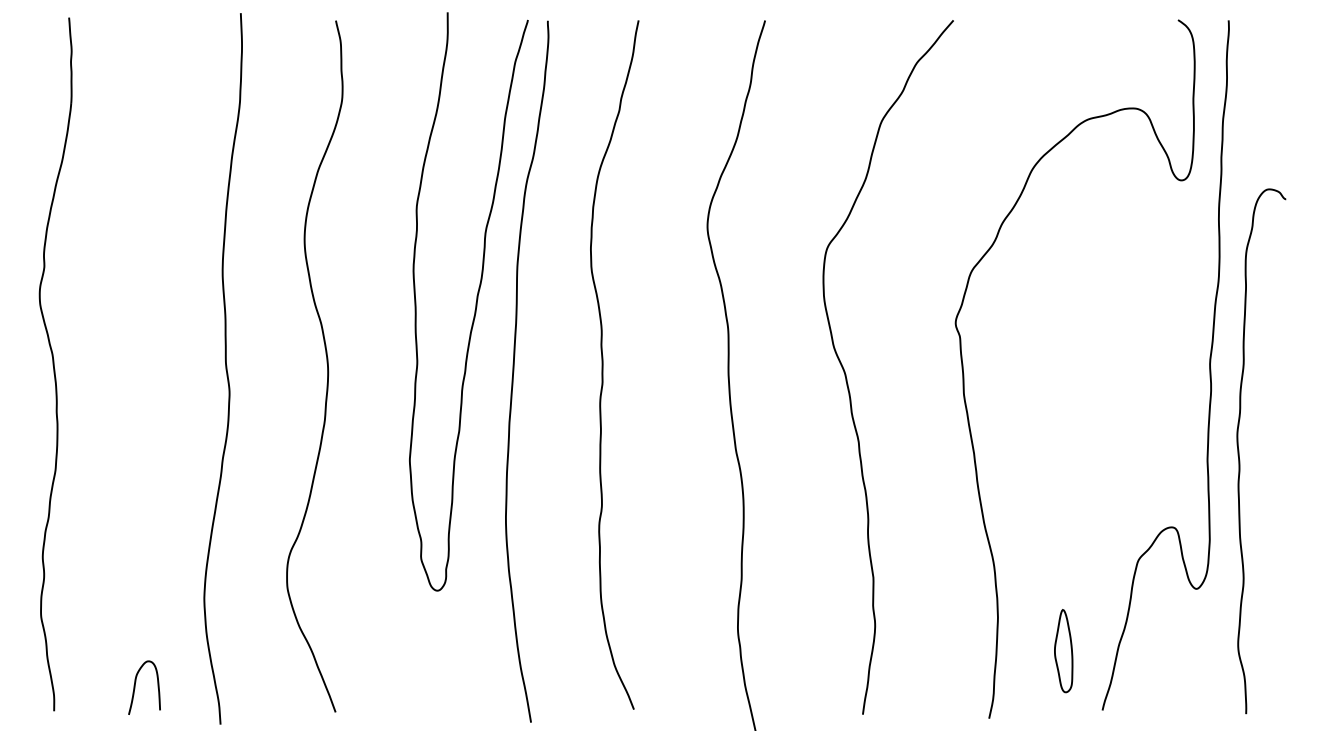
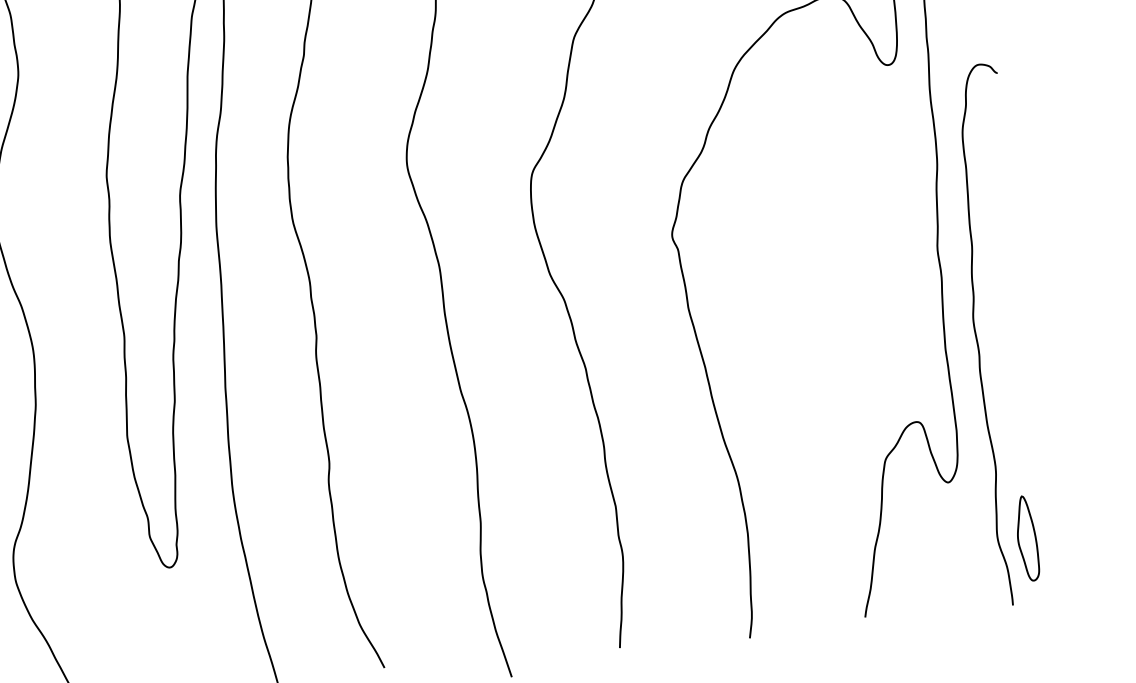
part: (1063, 651) -> (1027, 539), moved

